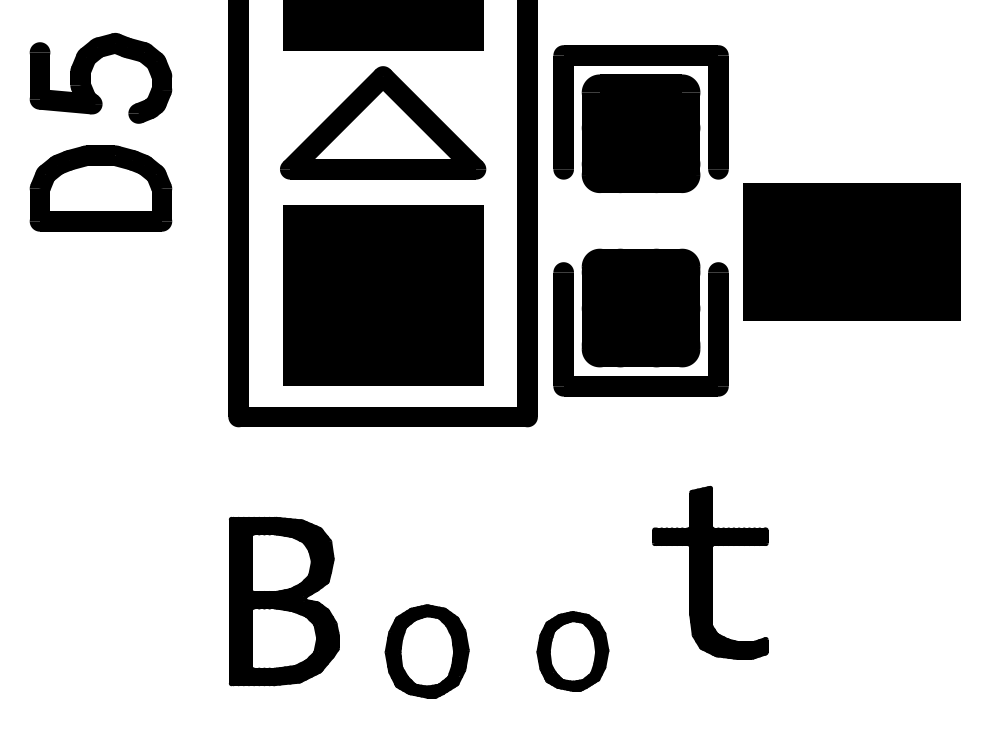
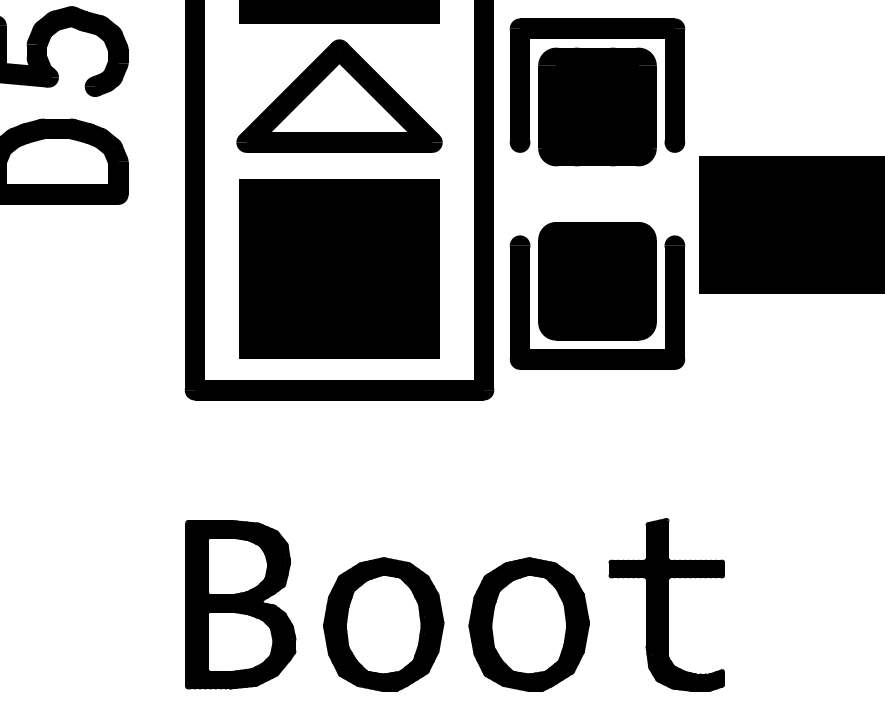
part: (710, 572) -> (666, 604), moved
part: (284, 601) -> (240, 604), moved
part: (426, 651) -> (382, 624), size x1.43
part: (572, 651) -> (528, 624), size x1.67

